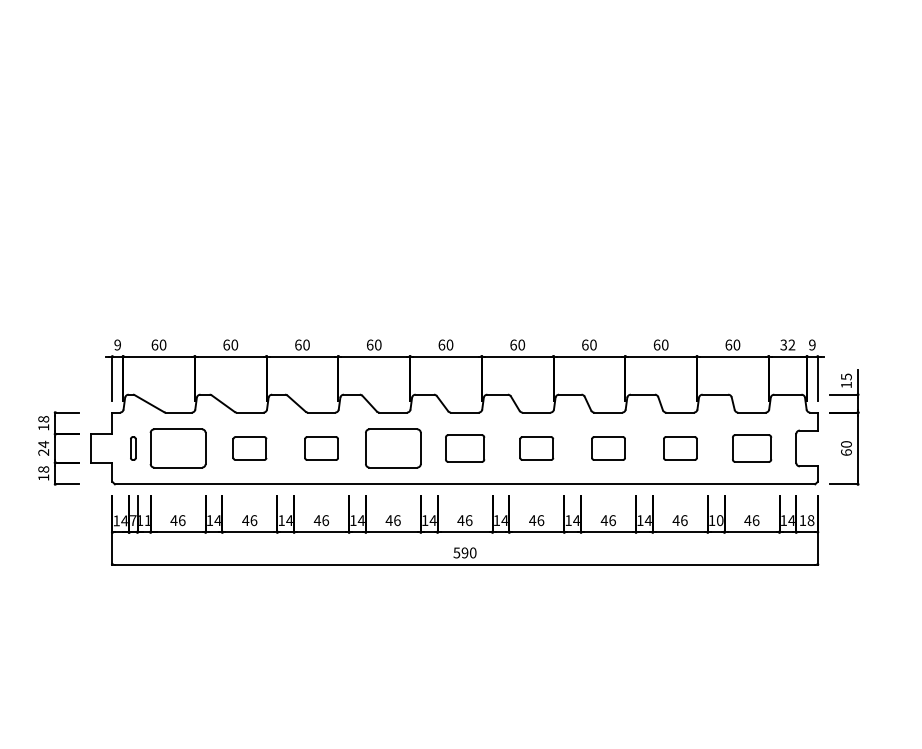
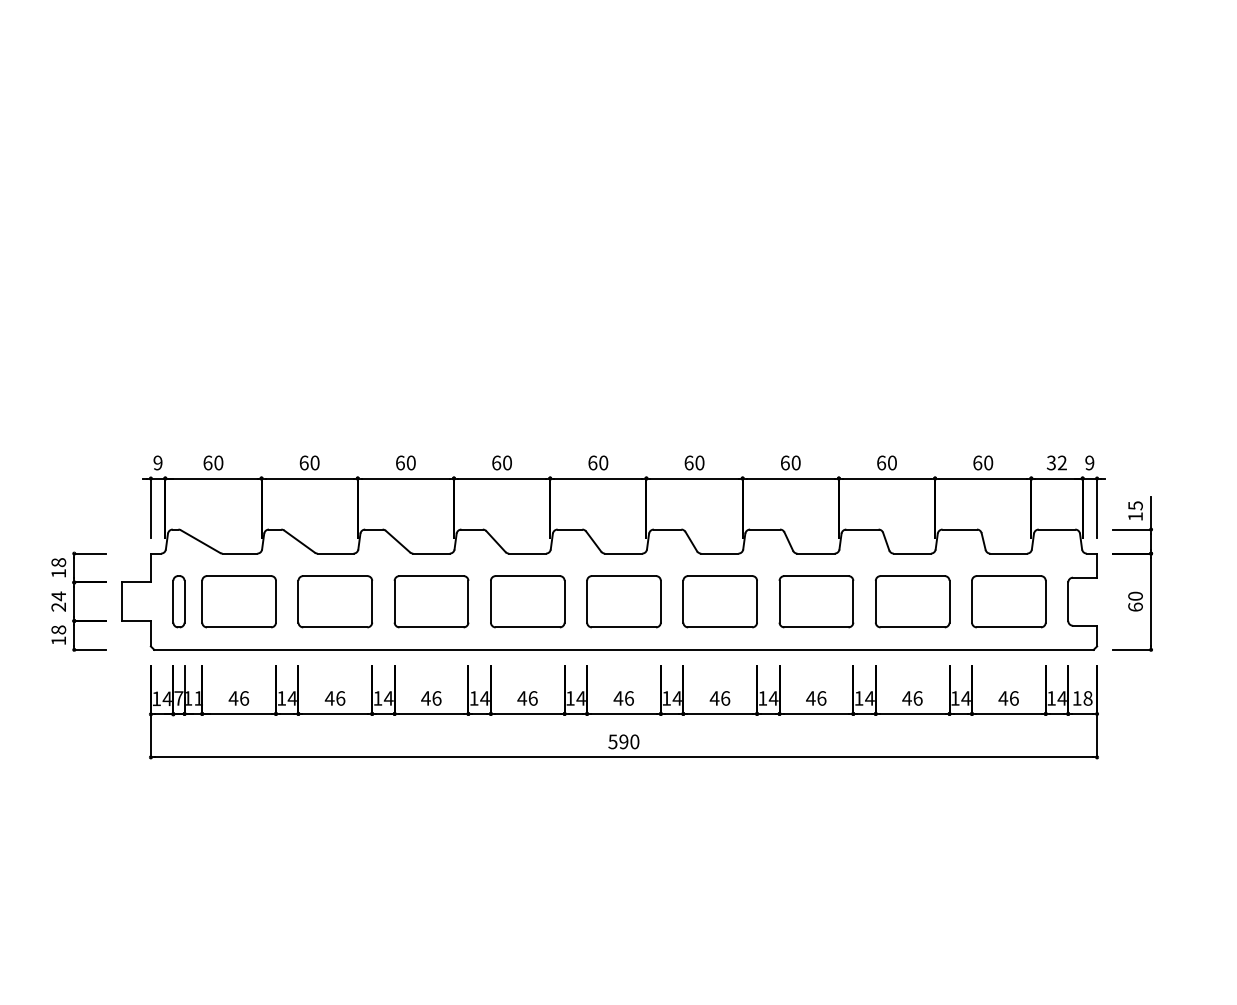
part: (132, 448) -> (178, 601), size x1.67
part: (250, 448) -> (335, 601), size x1.67
part: (321, 448) -> (431, 601), size x1.67
part: (464, 448) -> (623, 601), size x1.43
part: (536, 448) -> (719, 601), size x1.67
part: (608, 448) -> (816, 601), size x1.67
part: (680, 448) -> (912, 601), size x1.67
part: (751, 448) -> (1008, 601), size x1.43
text: (719, 520) -> (965, 698), 10 -> 14

